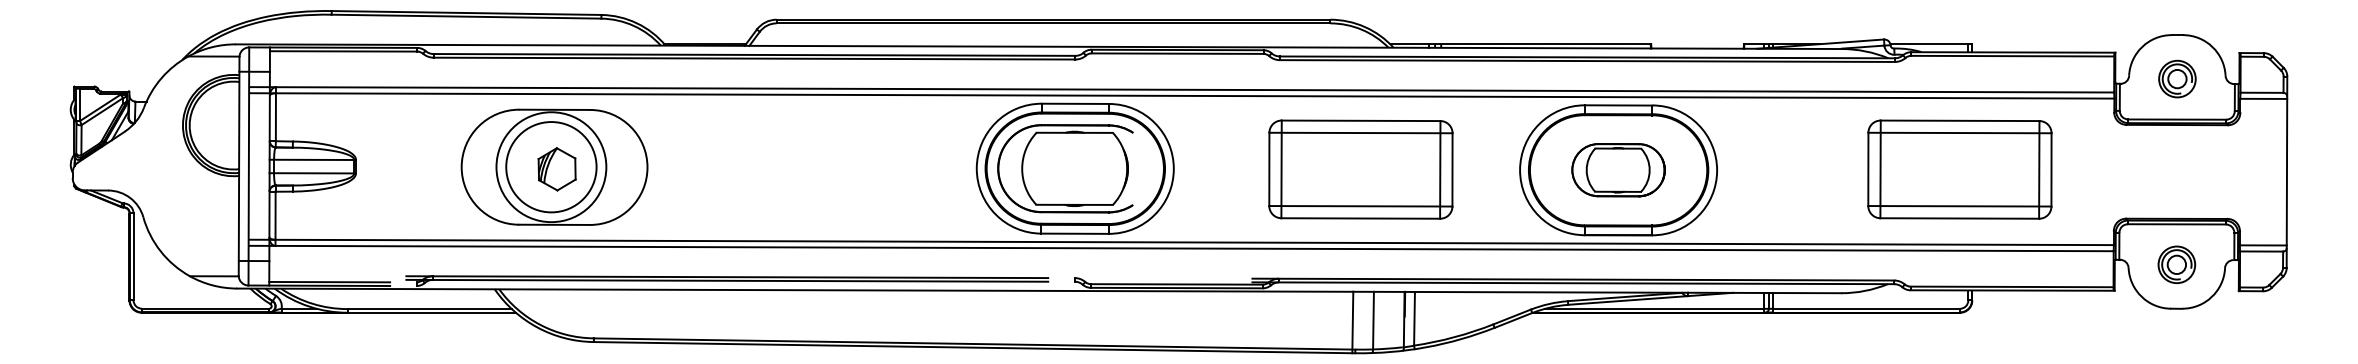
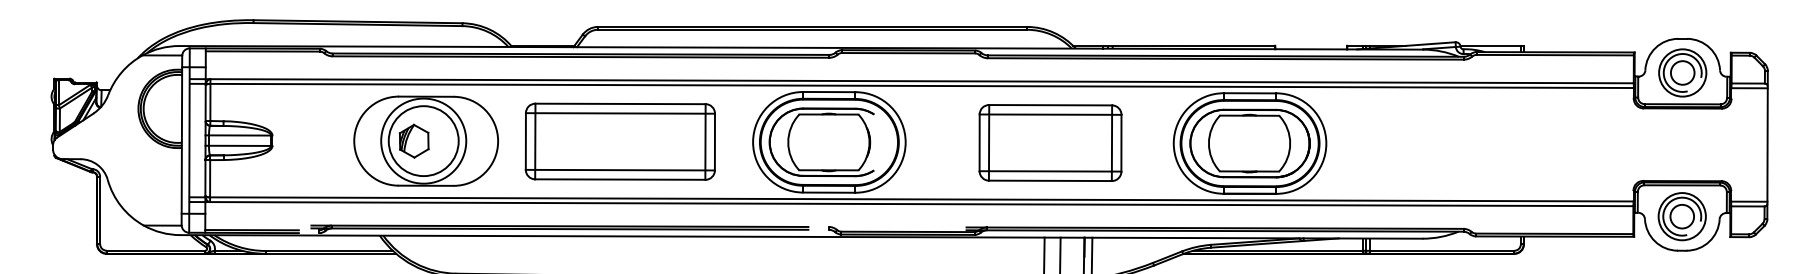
part: (2177, 78) -> (1682, 72), size x1.67
part: (805, 167) -> (620, 141), added
part: (556, 169) -> (413, 141), moved
part: (1618, 169) -> (1249, 142), size x1.67
part: (1959, 169) -> (1514, 142), removed
part: (2176, 264) -> (1682, 216), size x1.67

